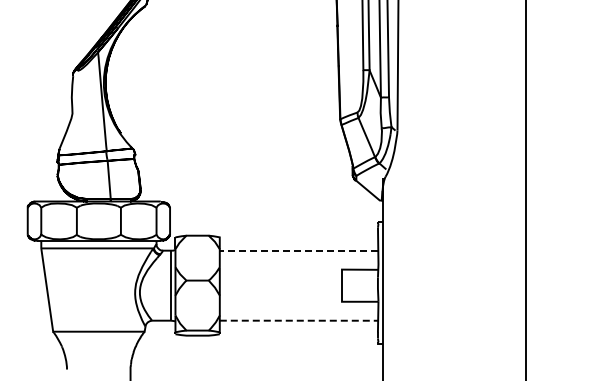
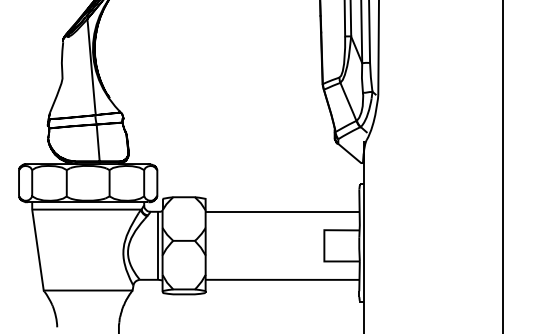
line: (298, 250) -> (282, 211), dashed -> solid
line: (299, 320) -> (283, 279), dashed -> solid

